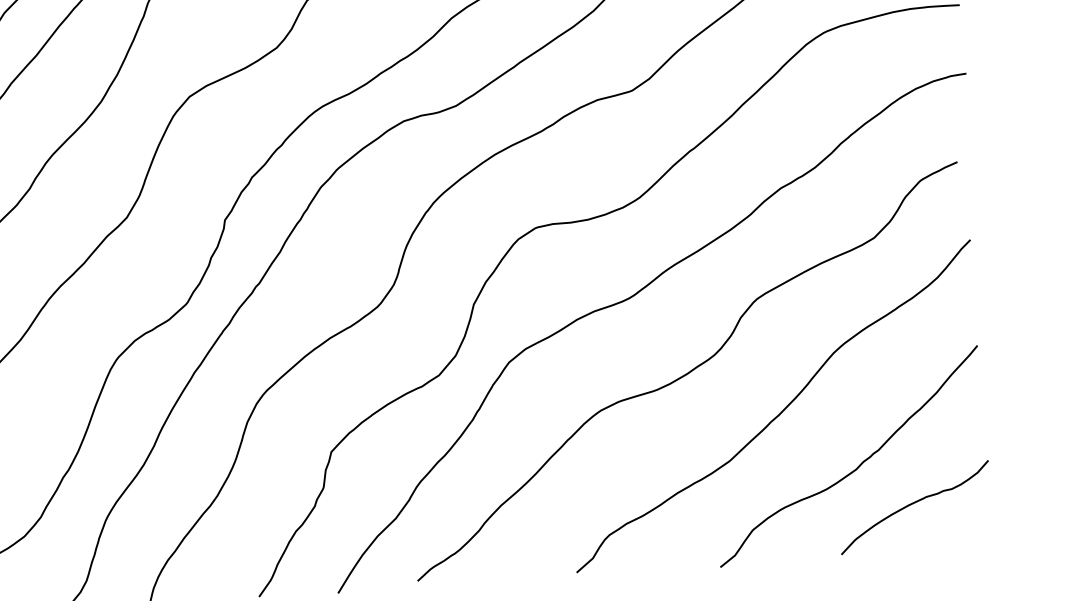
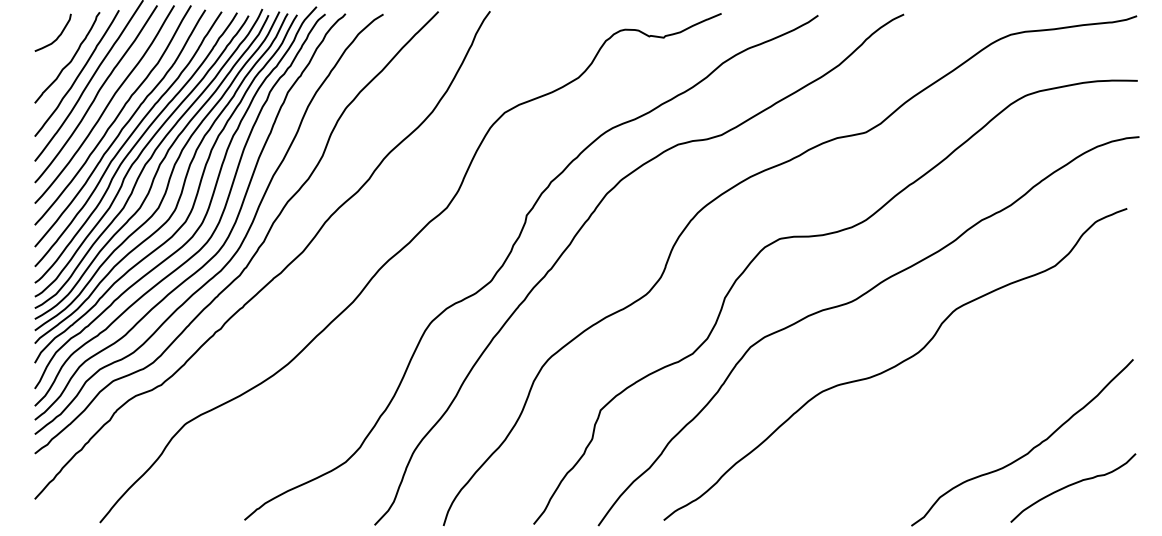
curve: (778, 413) -> (967, 403), removed

